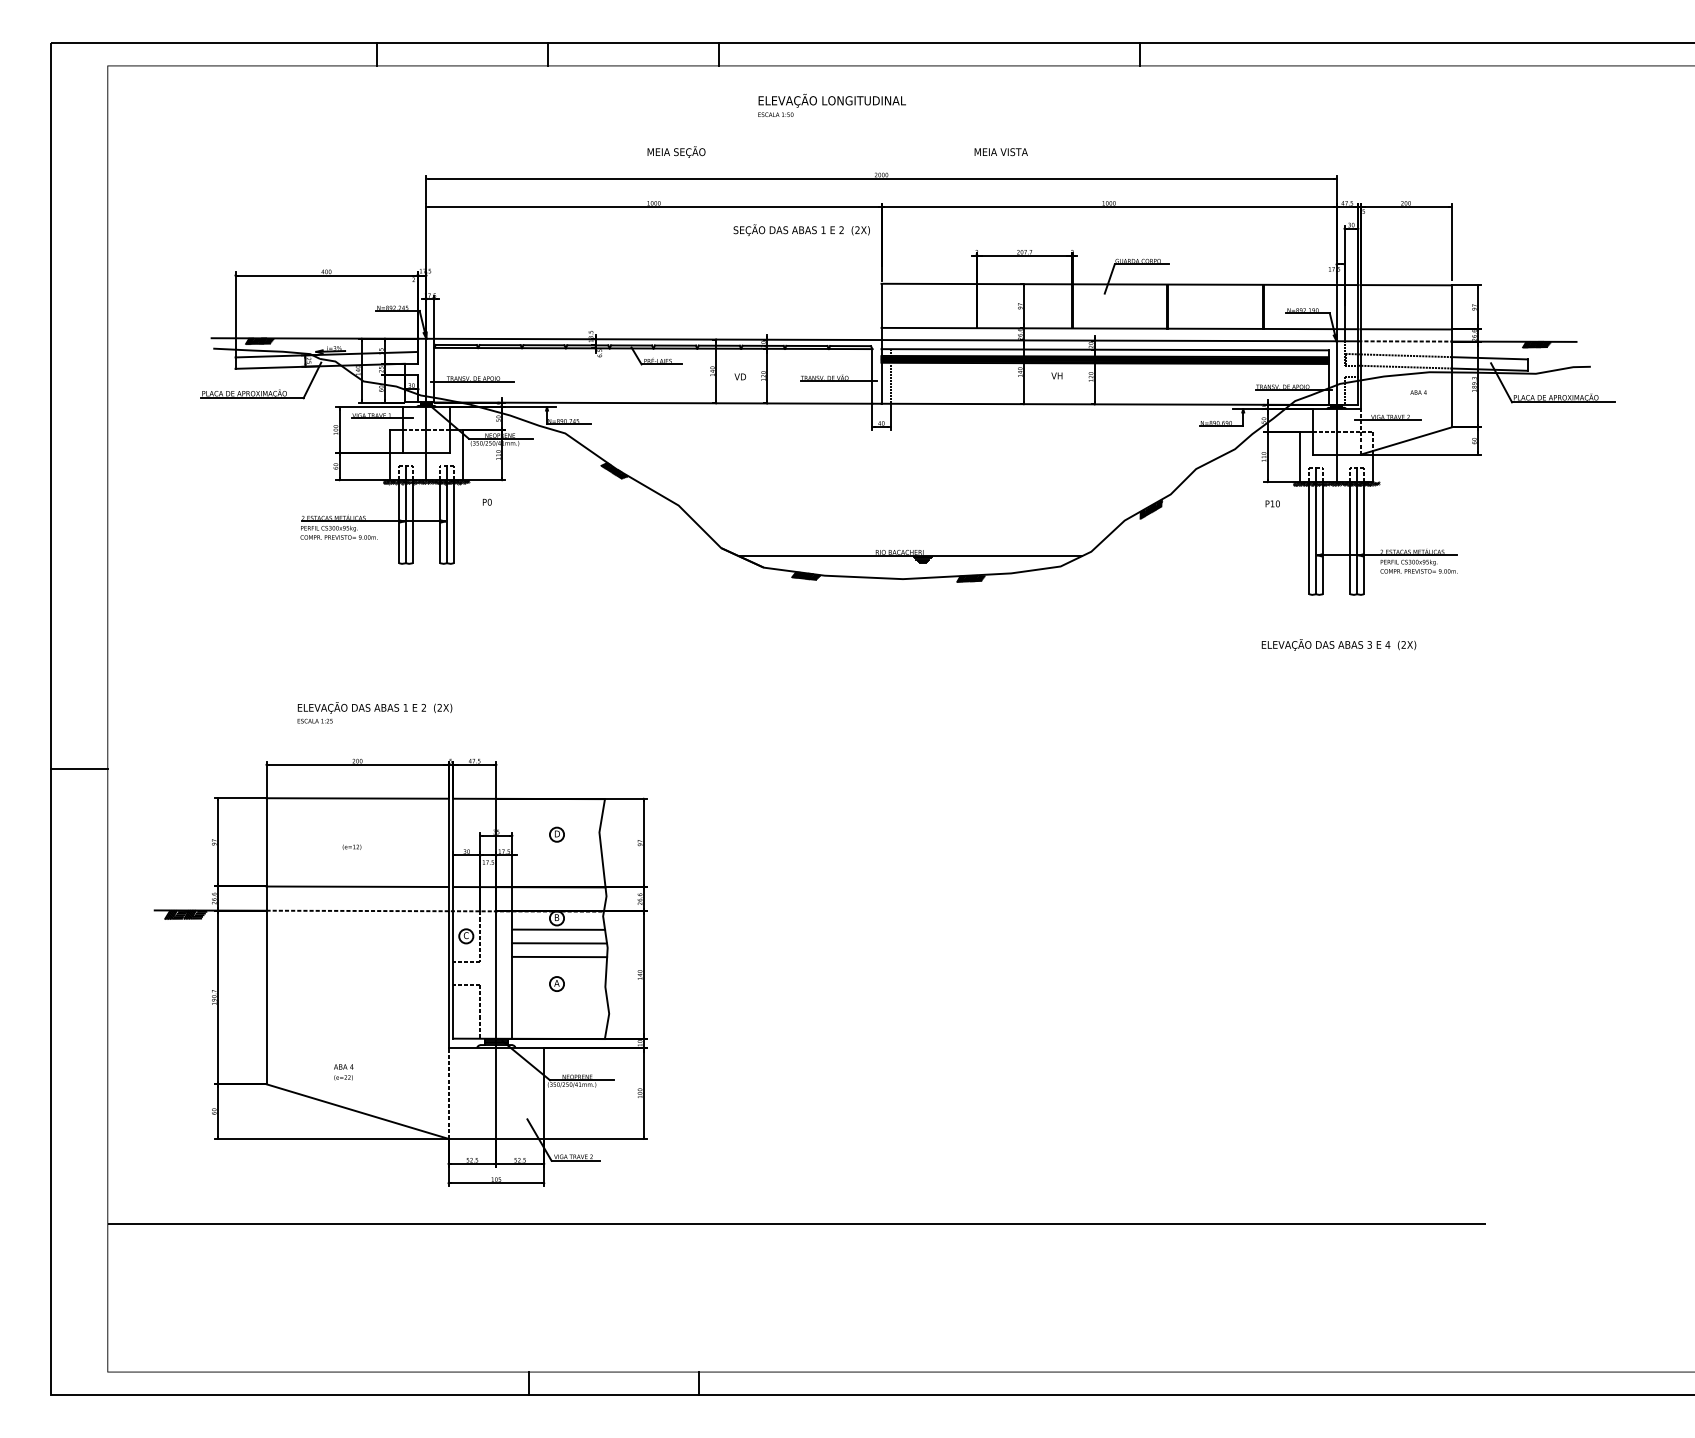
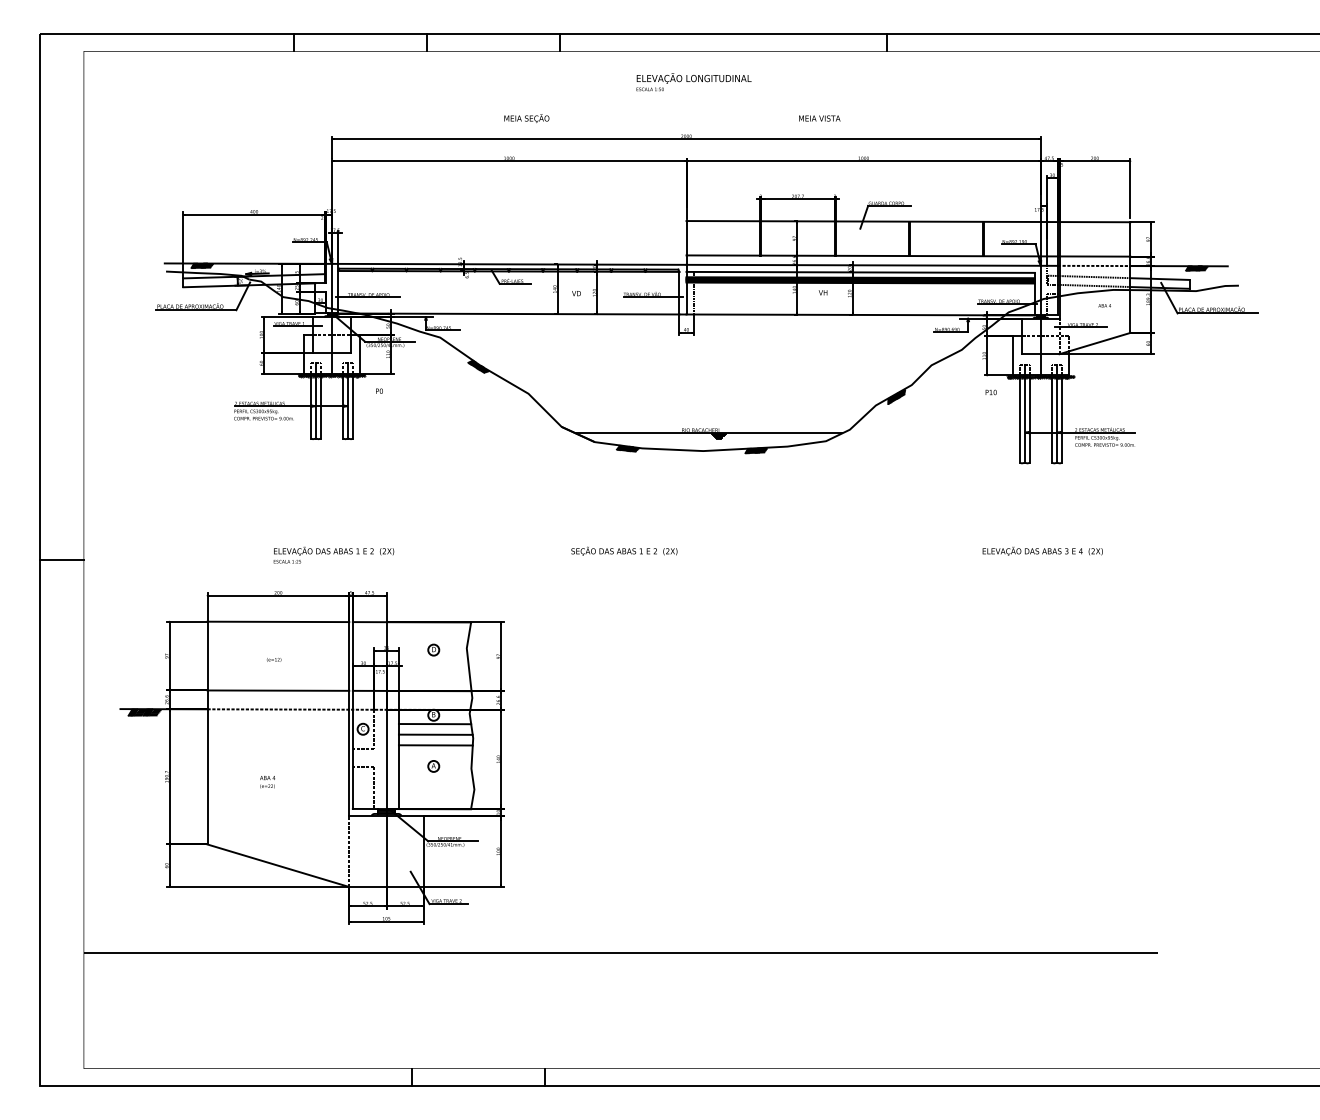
text: (831, 105) -> (693, 82), moved
text: (1000, 152) -> (819, 118), moved
text: (801, 229) -> (624, 550), moved
text: (1338, 643) -> (1042, 550), moved
text: (374, 711) -> (333, 554), moved
line: (79, 769) -> (61, 560), moved
text: (343, 1072) -> (267, 782), moved

